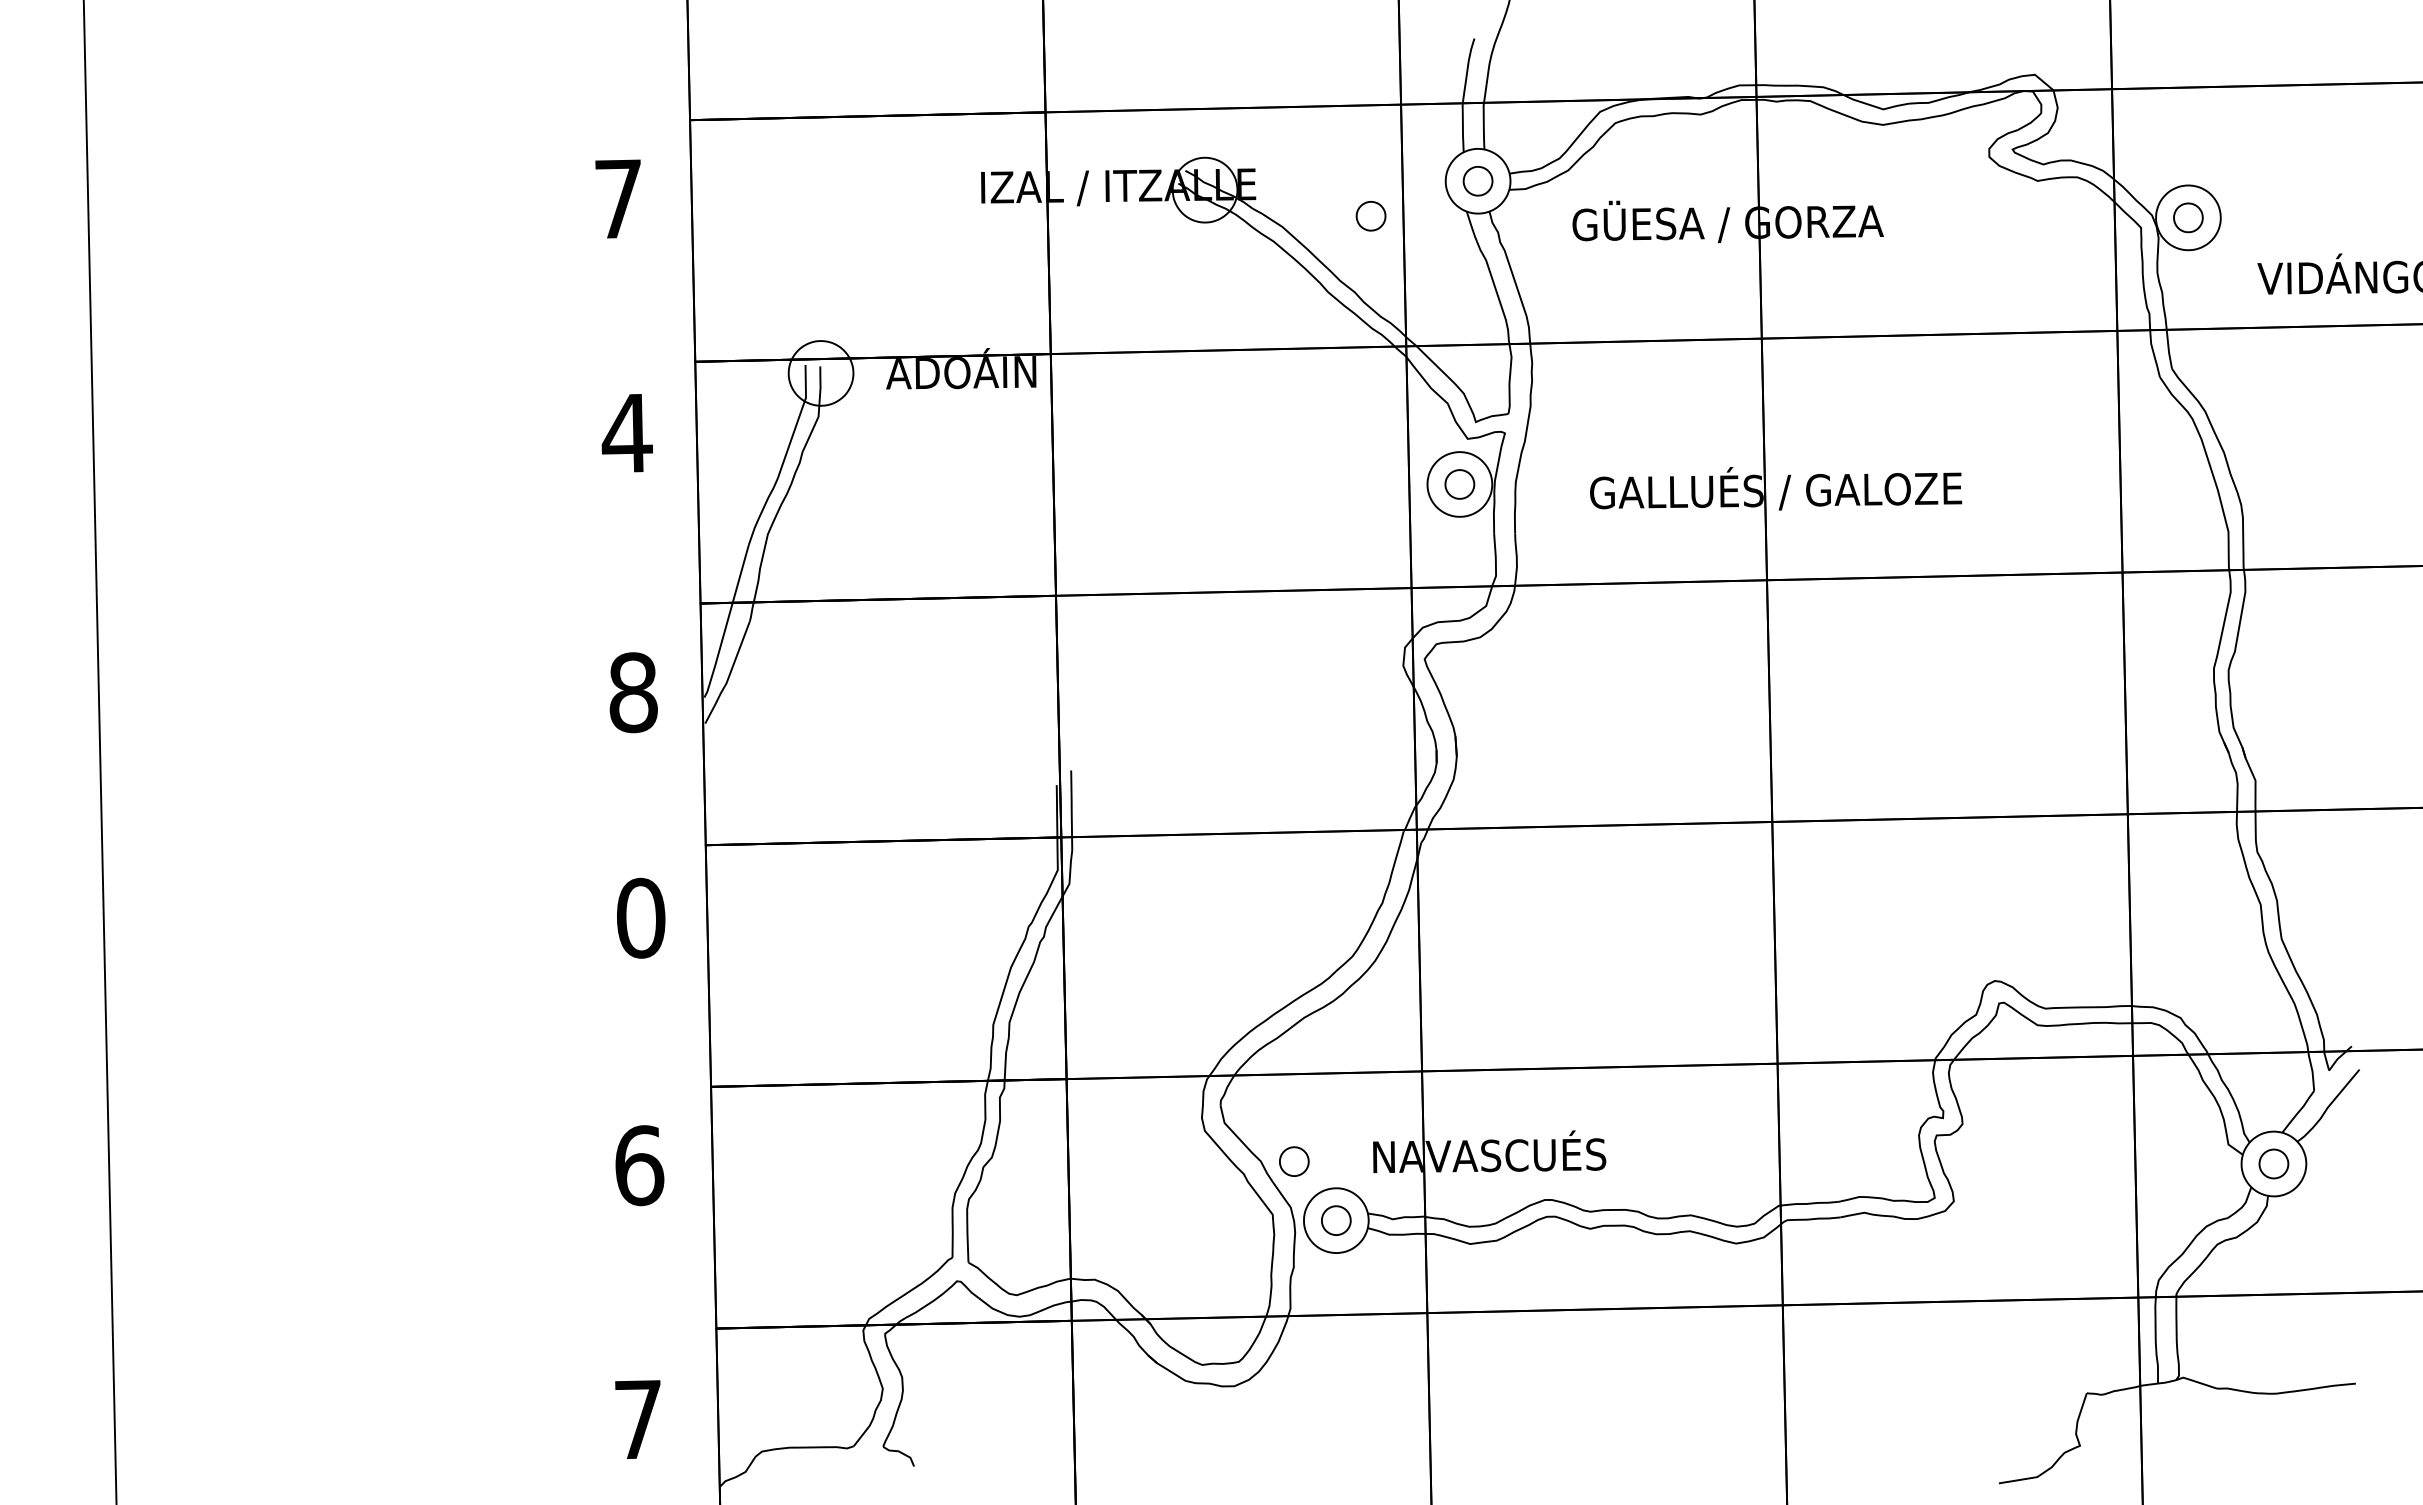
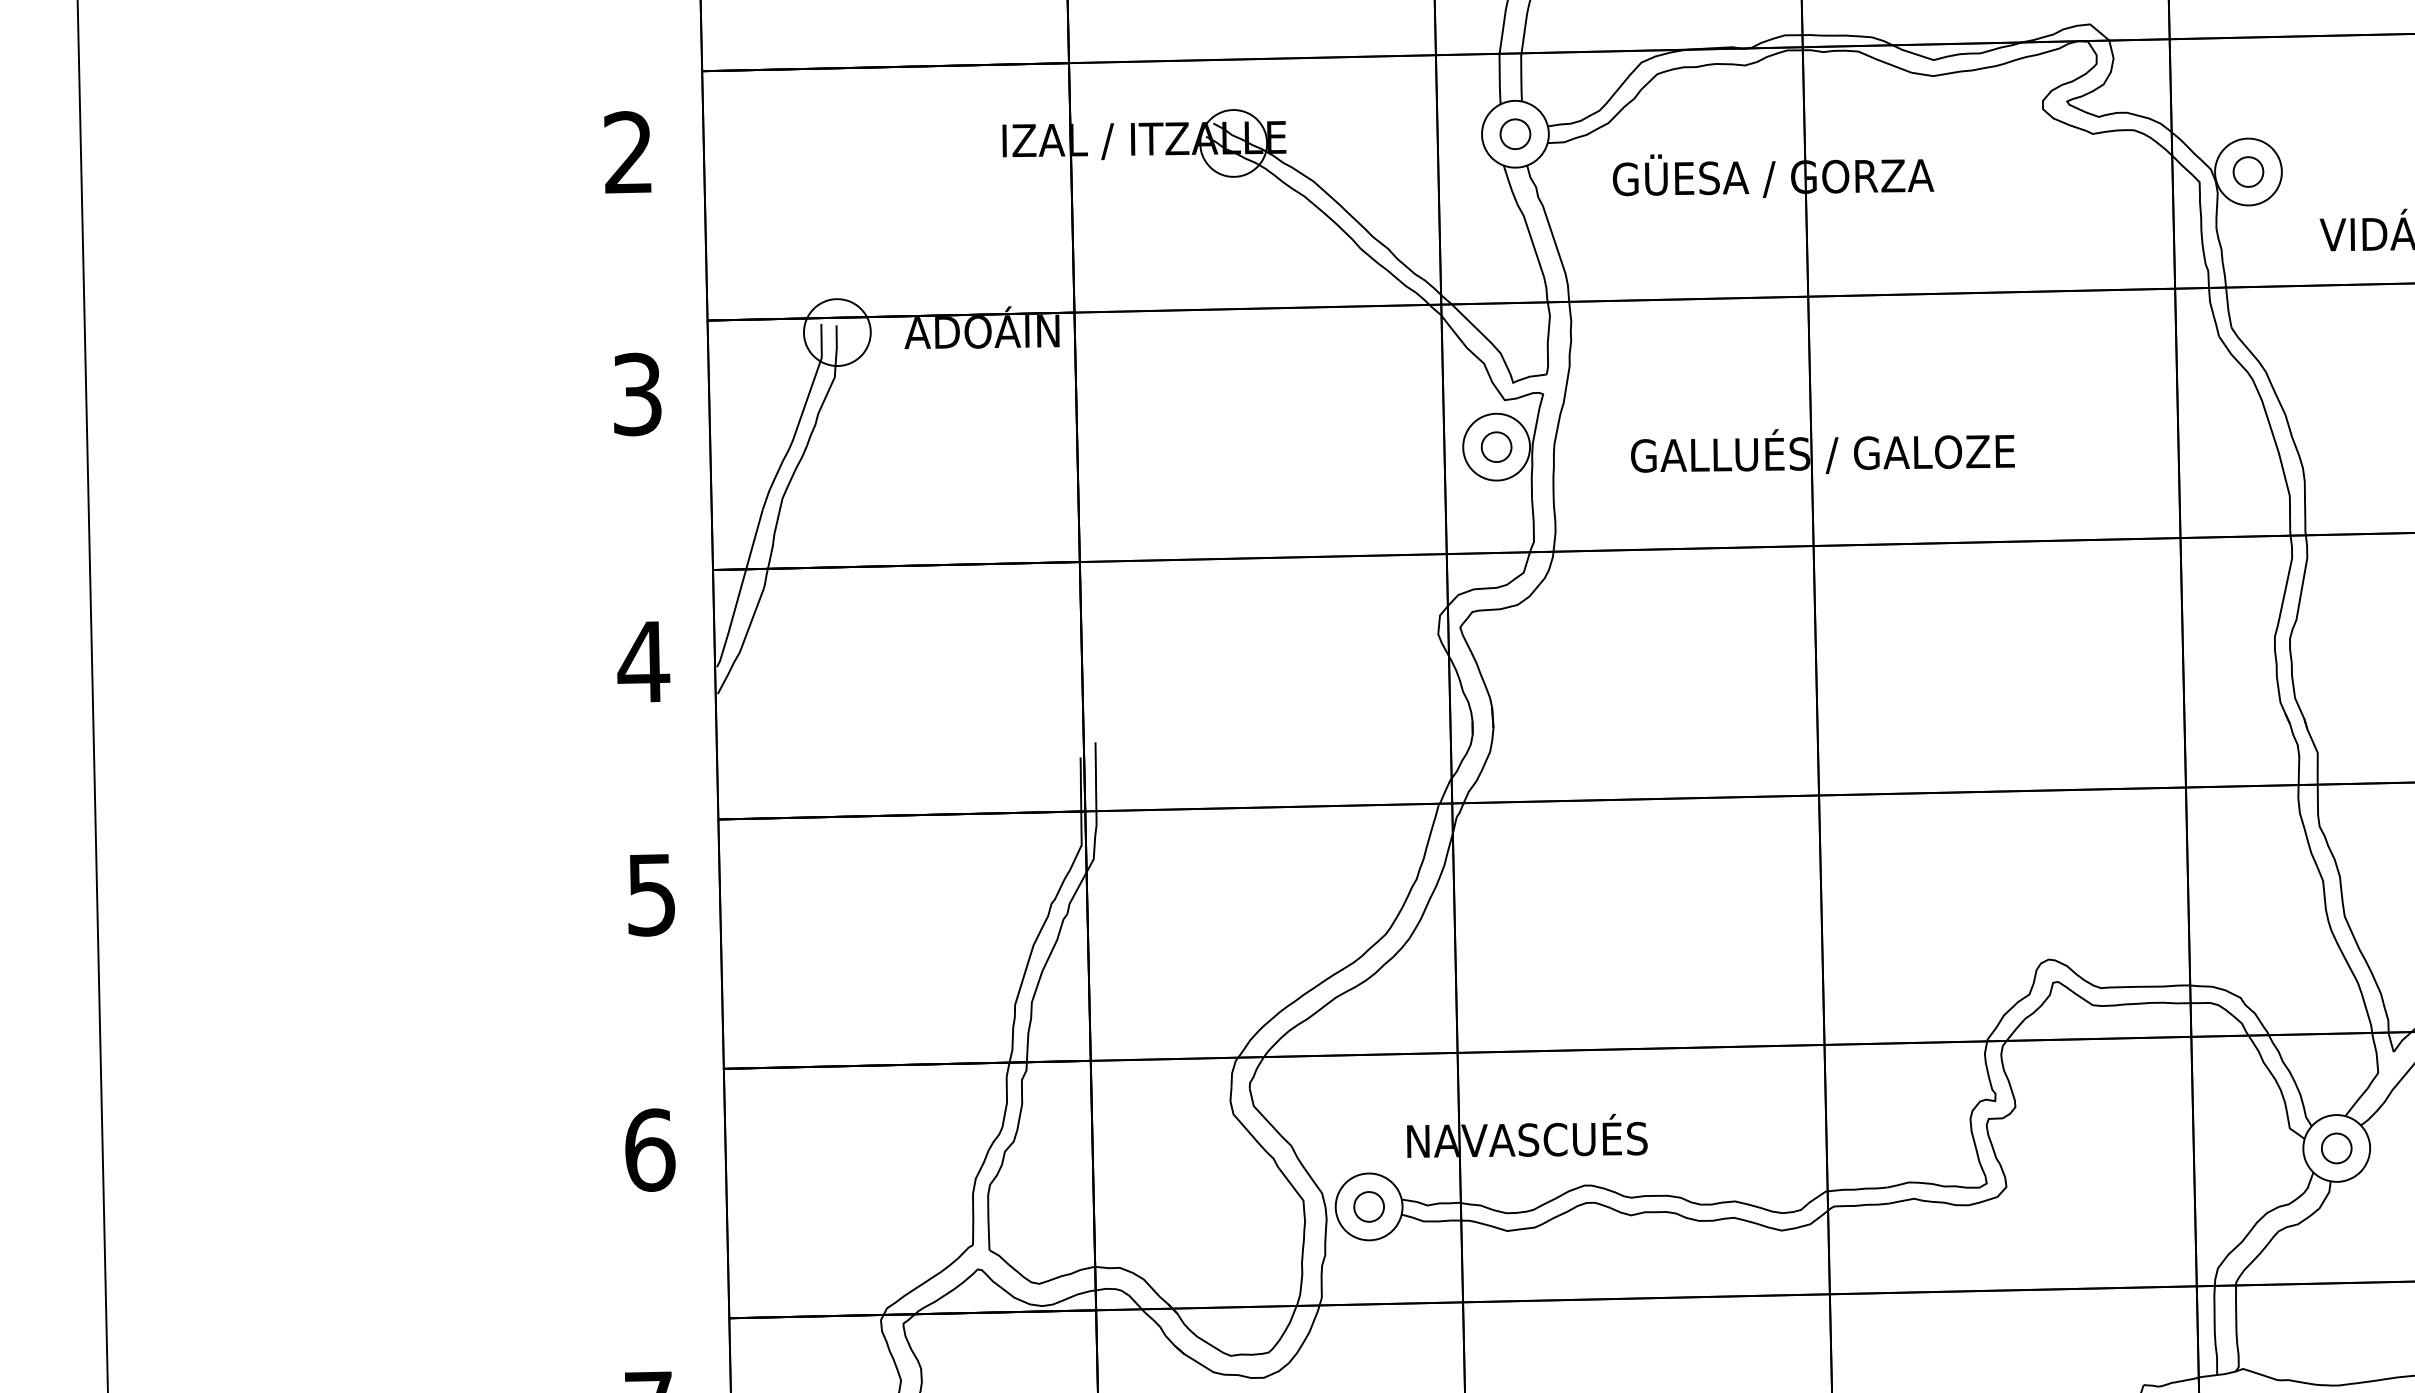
text: (617, 198) -> (627, 152), 7 -> 2
part: (1370, 216) -> (1404, 170), removed
text: (627, 433) -> (637, 394), 4 -> 3
text: (633, 692) -> (643, 661), 8 -> 4
text: (641, 917) -> (652, 894), 0 -> 5
part: (1294, 1161) -> (1325, 1145), removed

